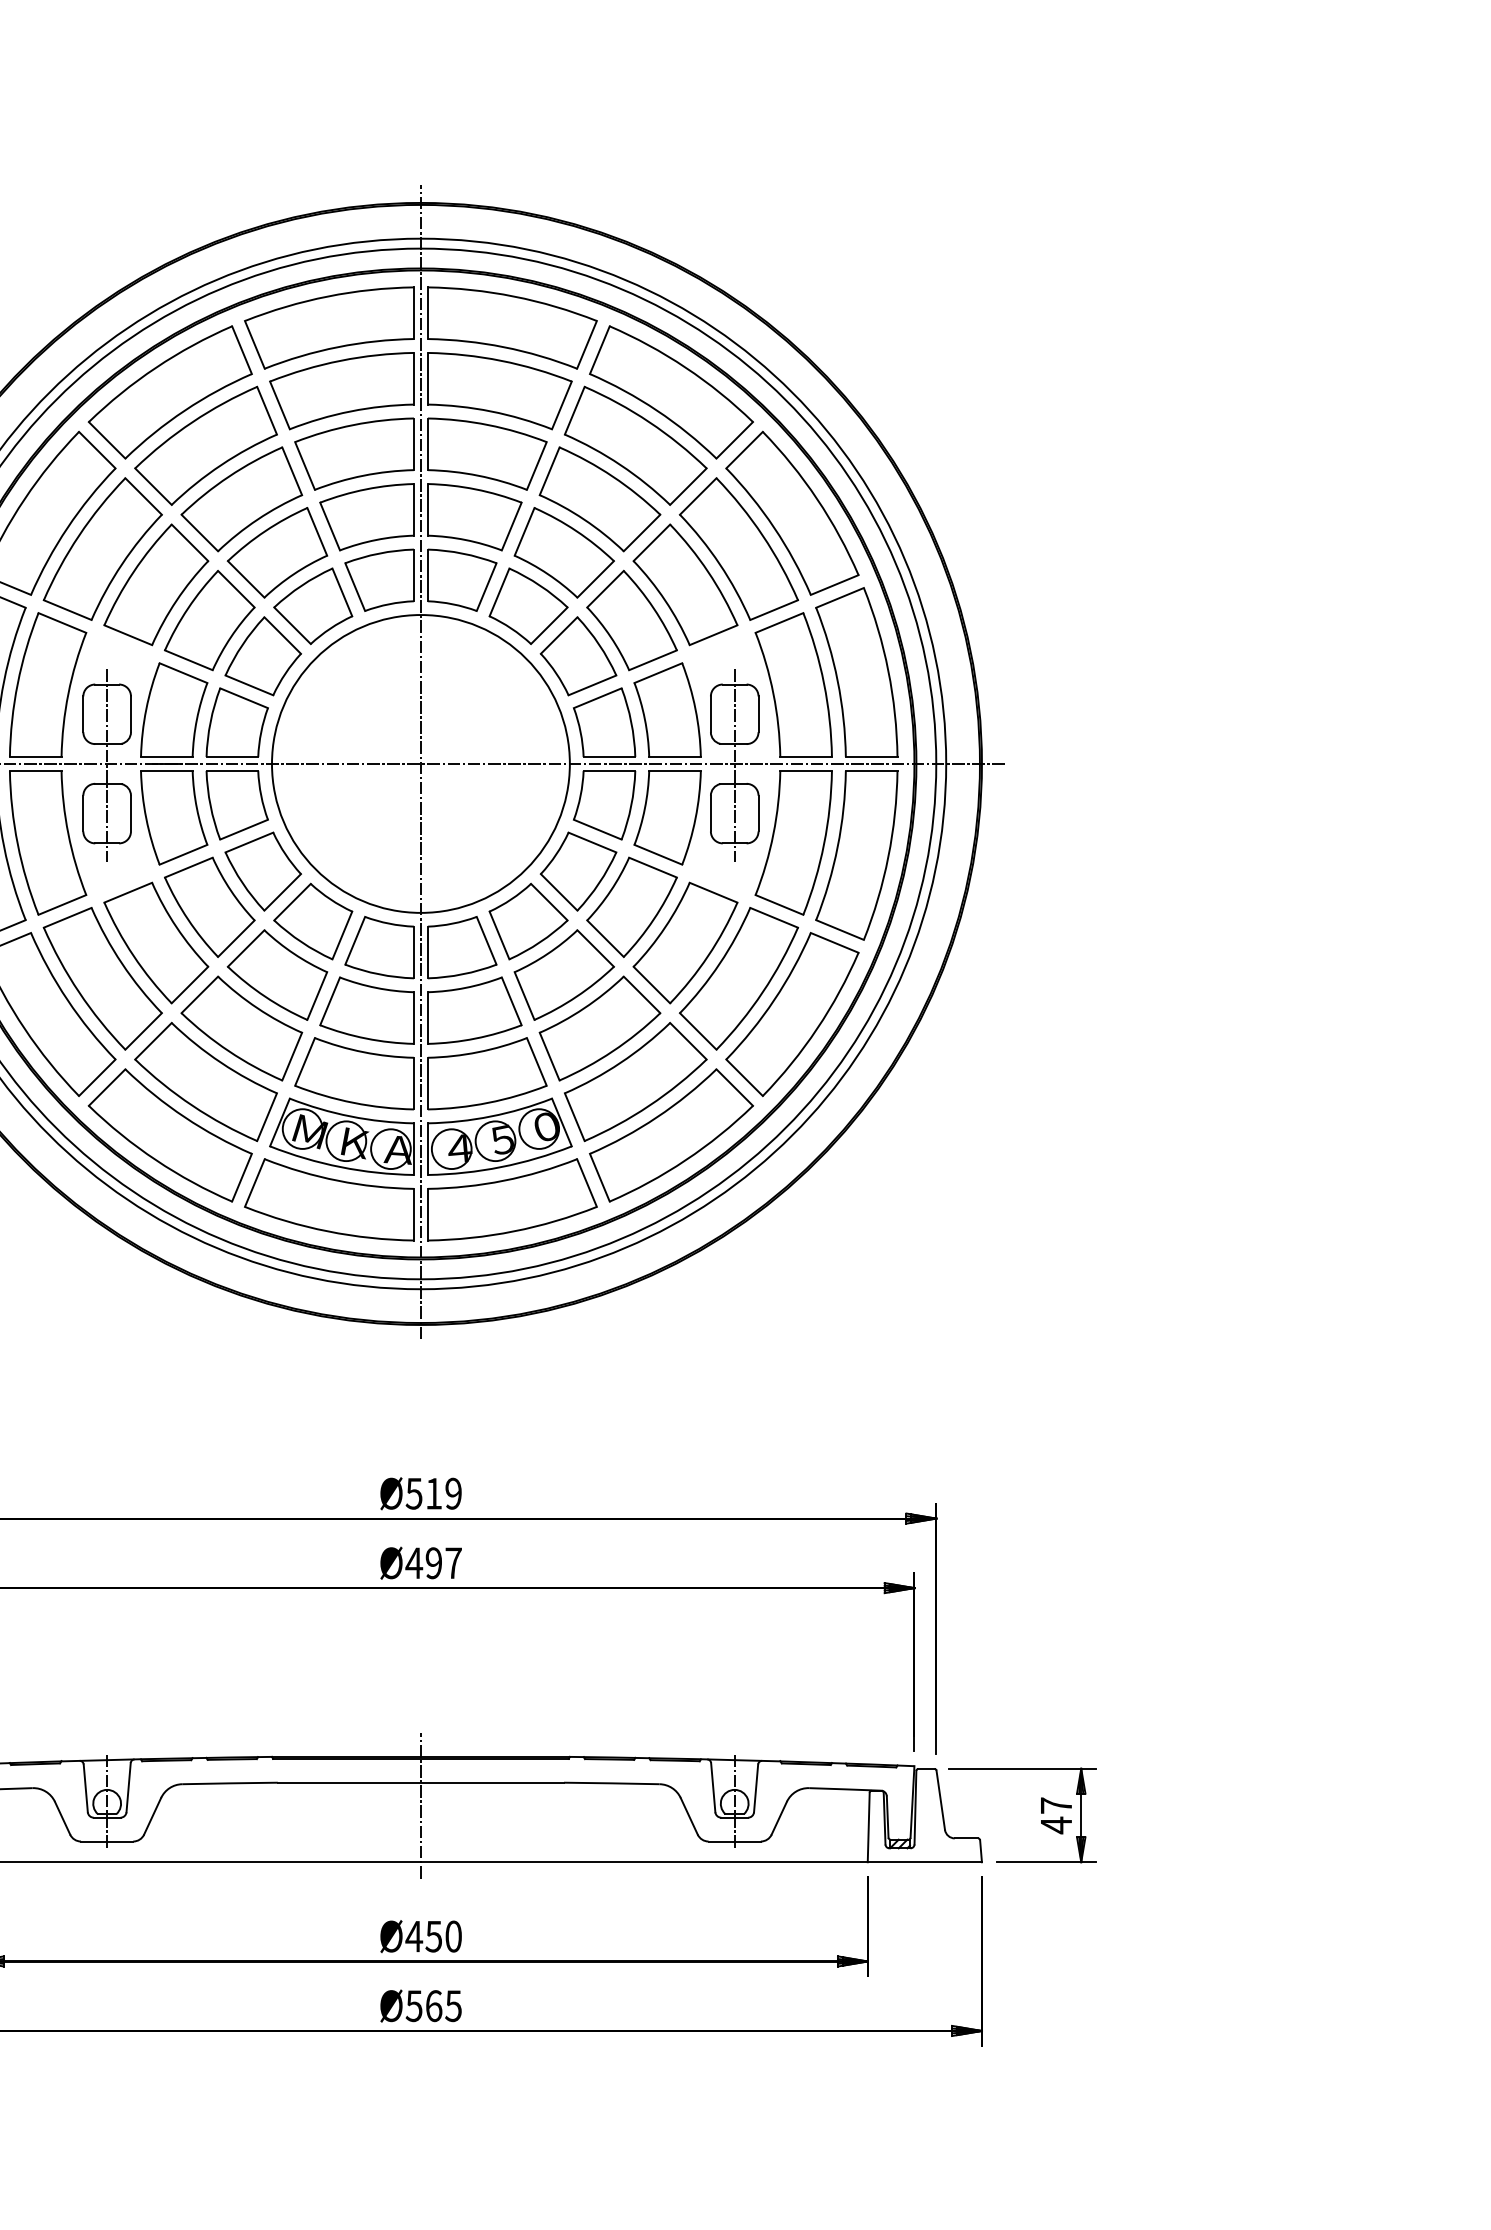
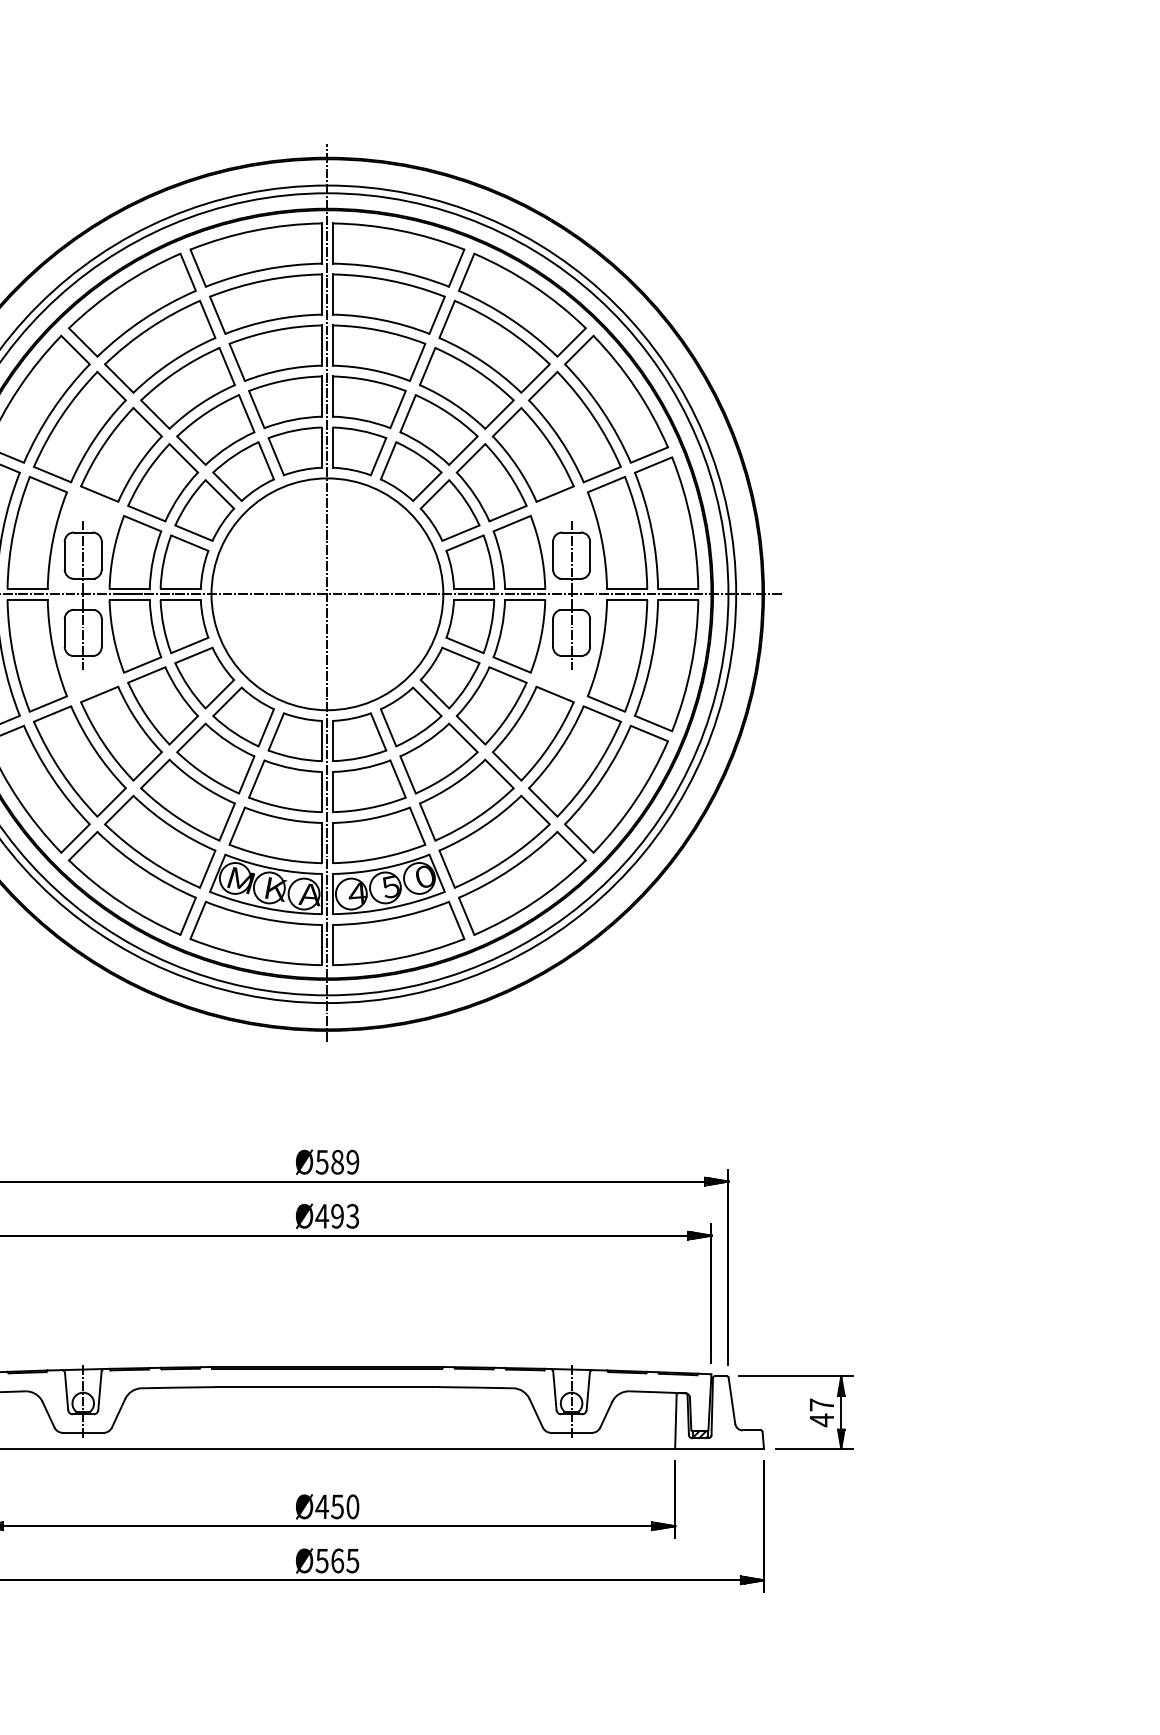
text: (434, 1493) -> (337, 1162), Ø519 -> Ø589
text: (453, 1563) -> (352, 1216), Ø497 -> Ø493
line: (420, 1805) -> (327, 1404), removed

